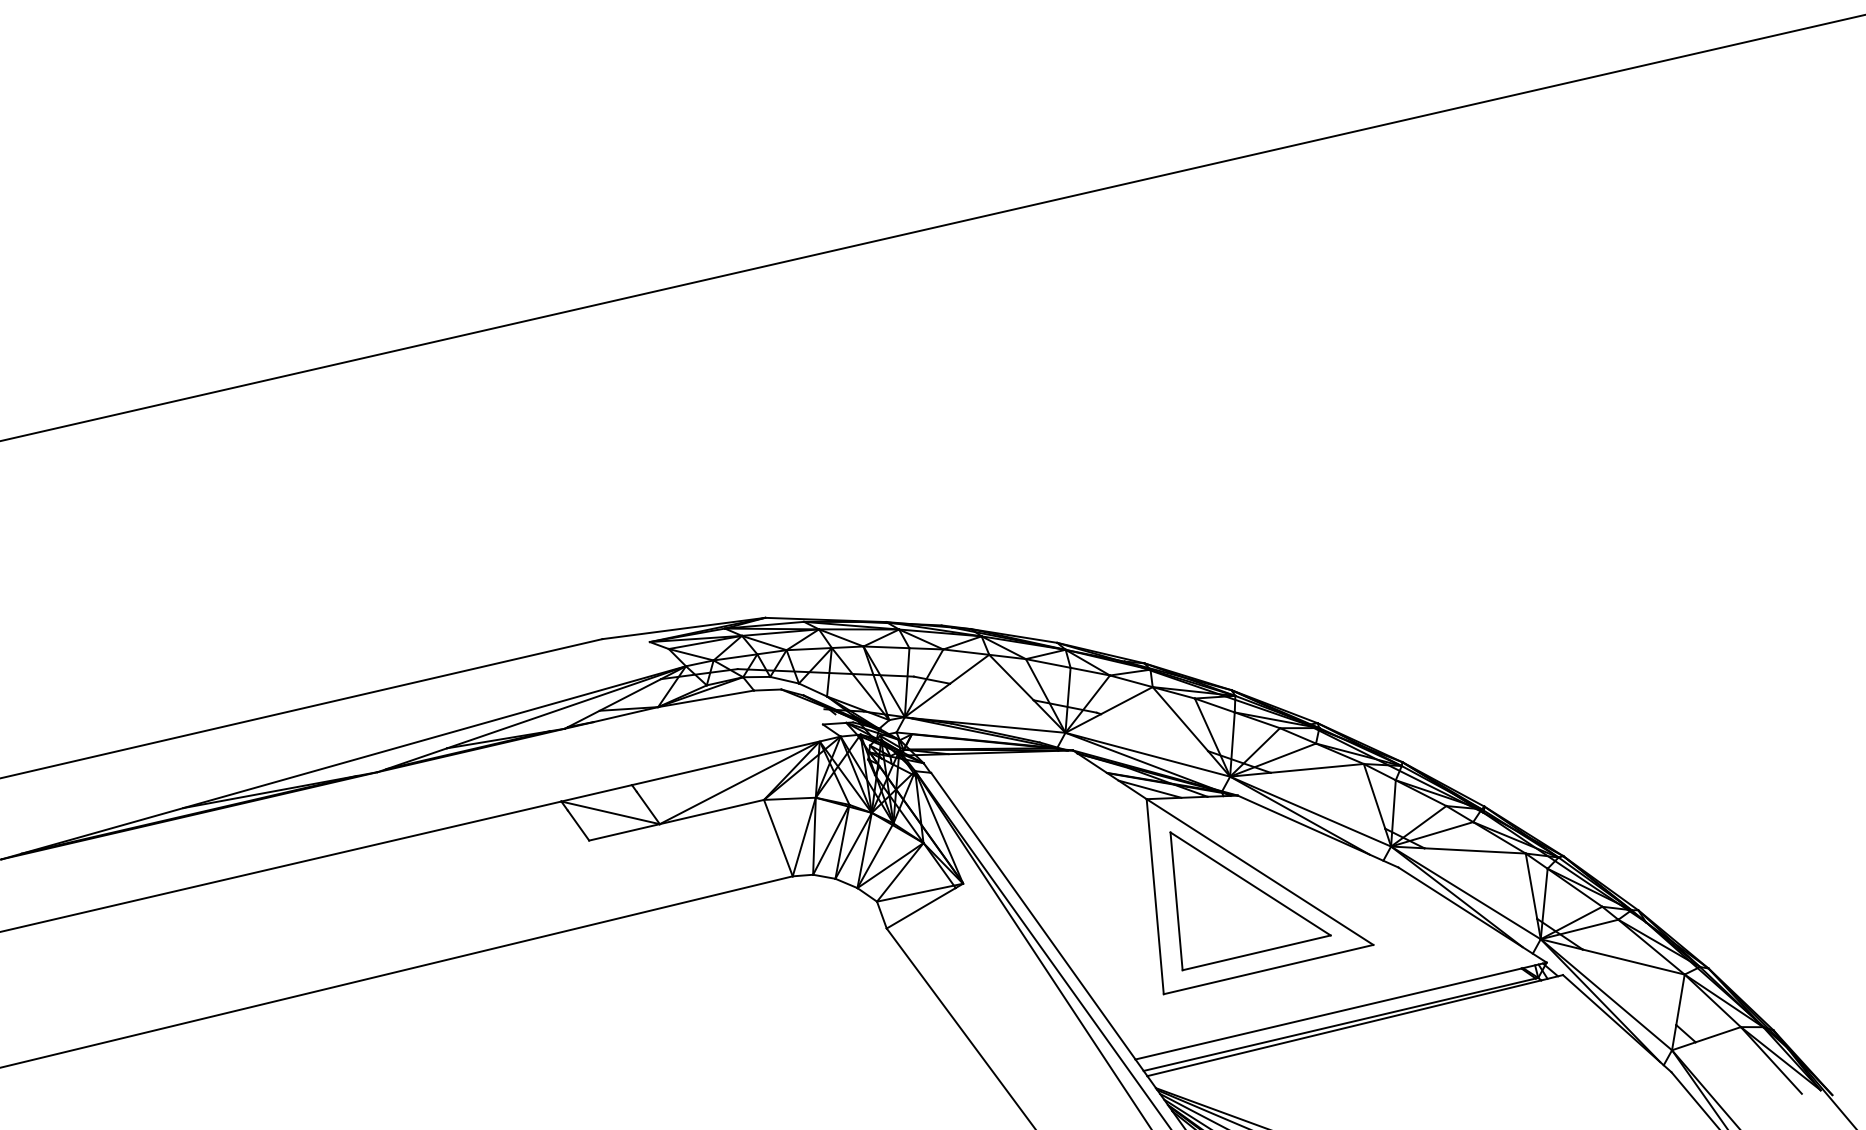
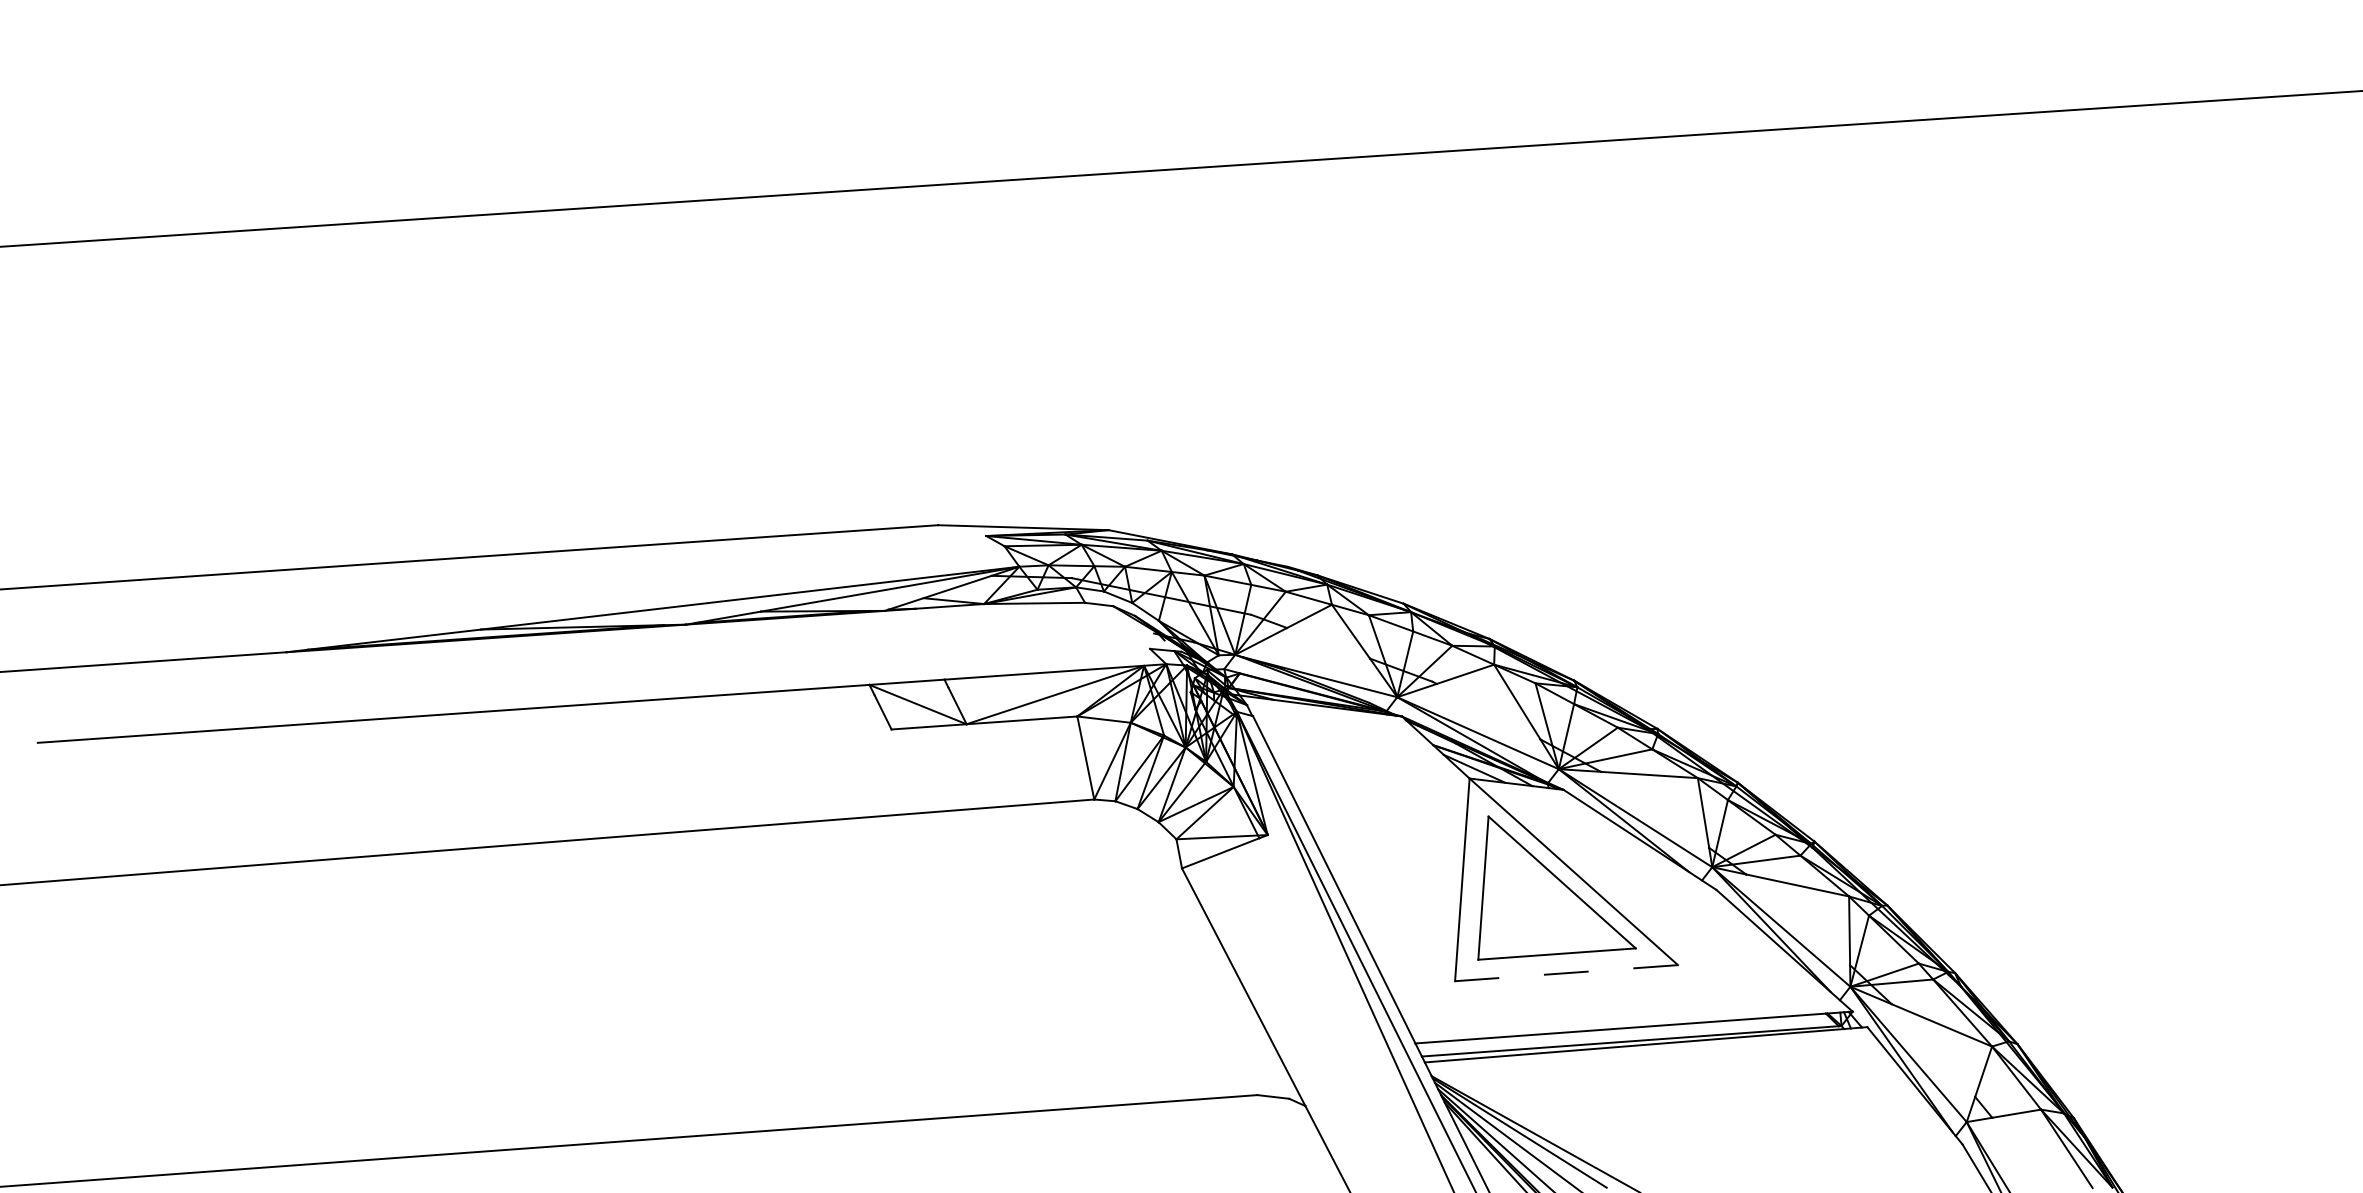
line: (1268, 969) -> (1566, 973), solid -> dashed

